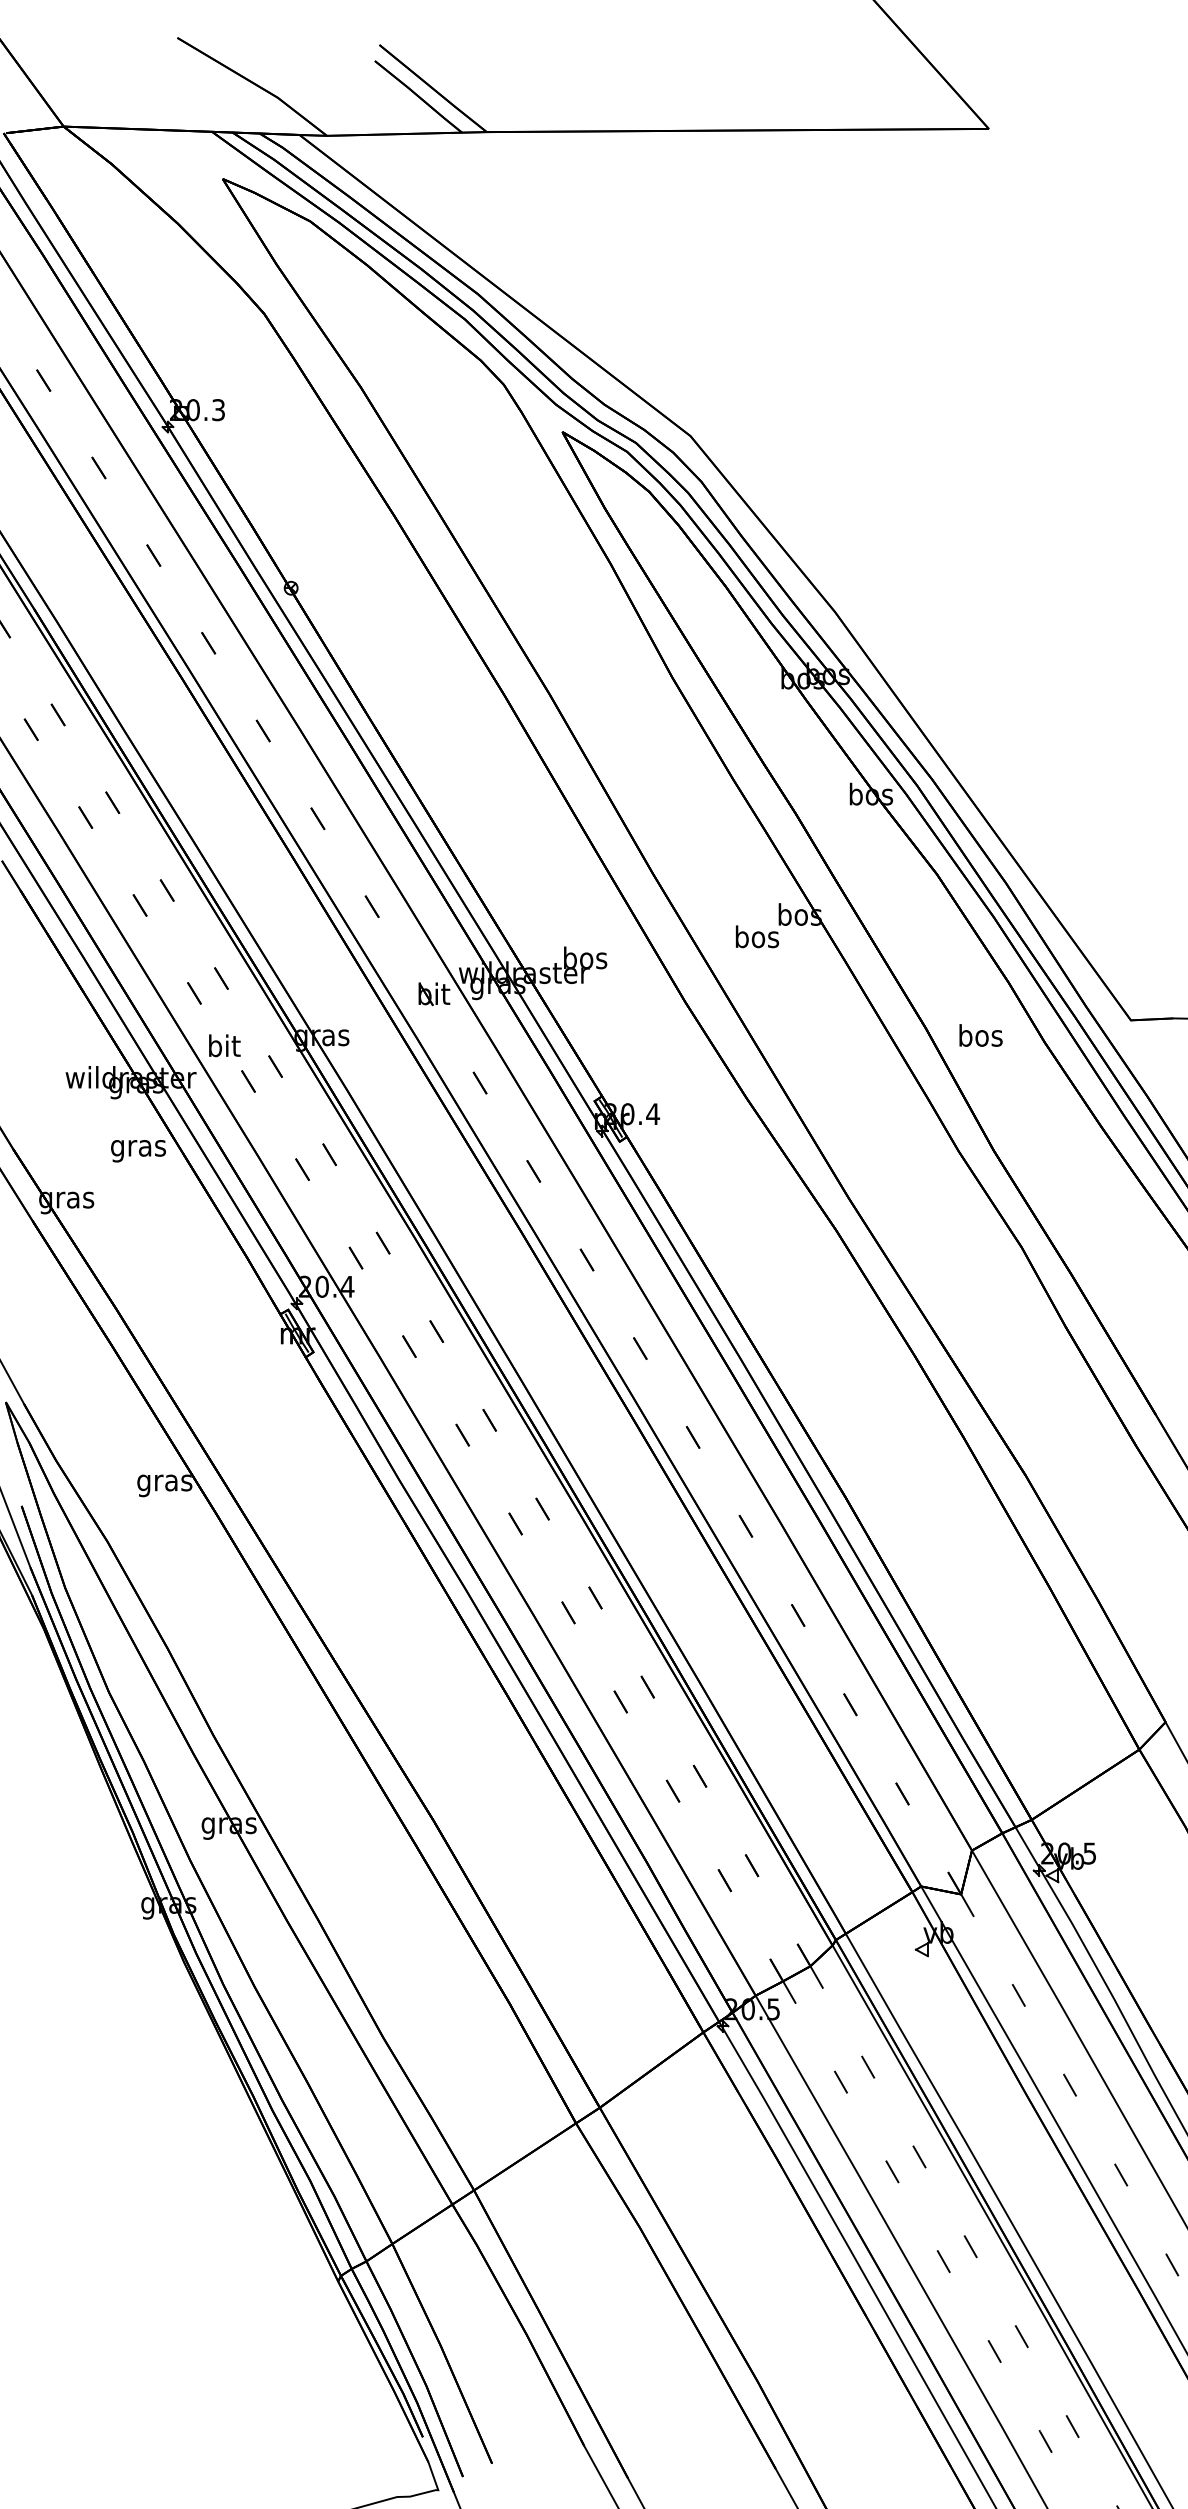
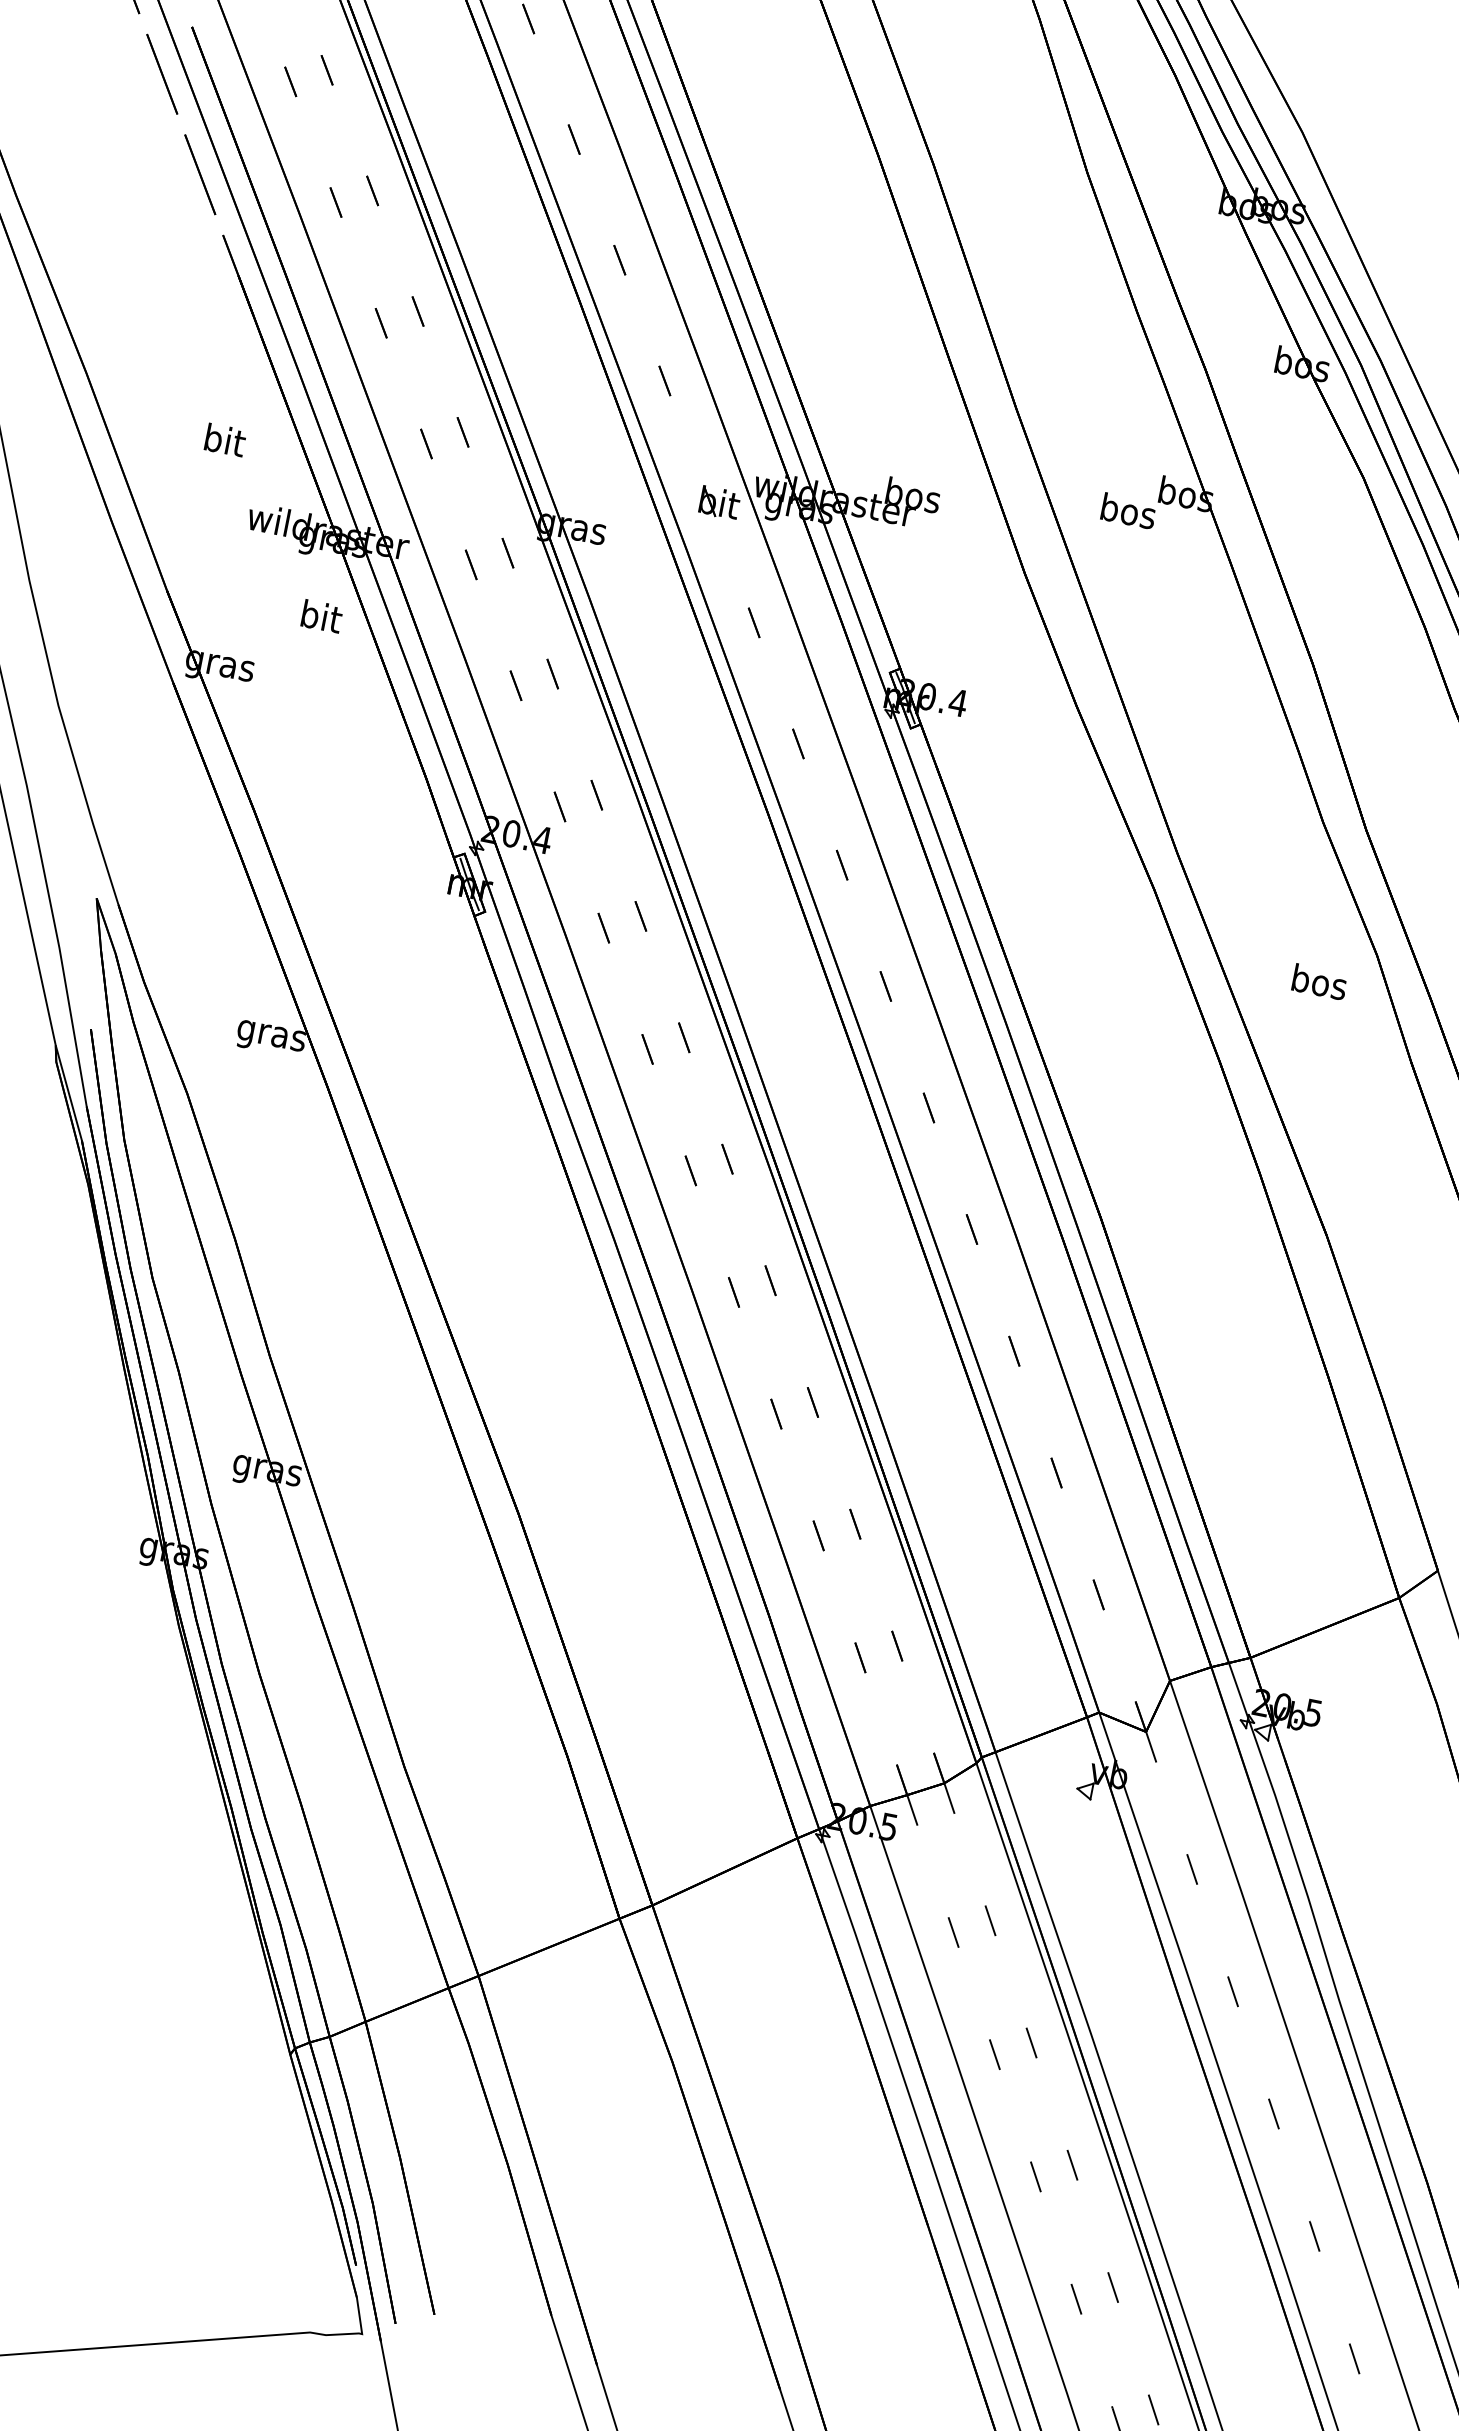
text: (980, 1035) -> (1319, 981), moved
text: (224, 1045) -> (225, 439), moved
text: (138, 1148) -> (320, 620), gras -> bit

